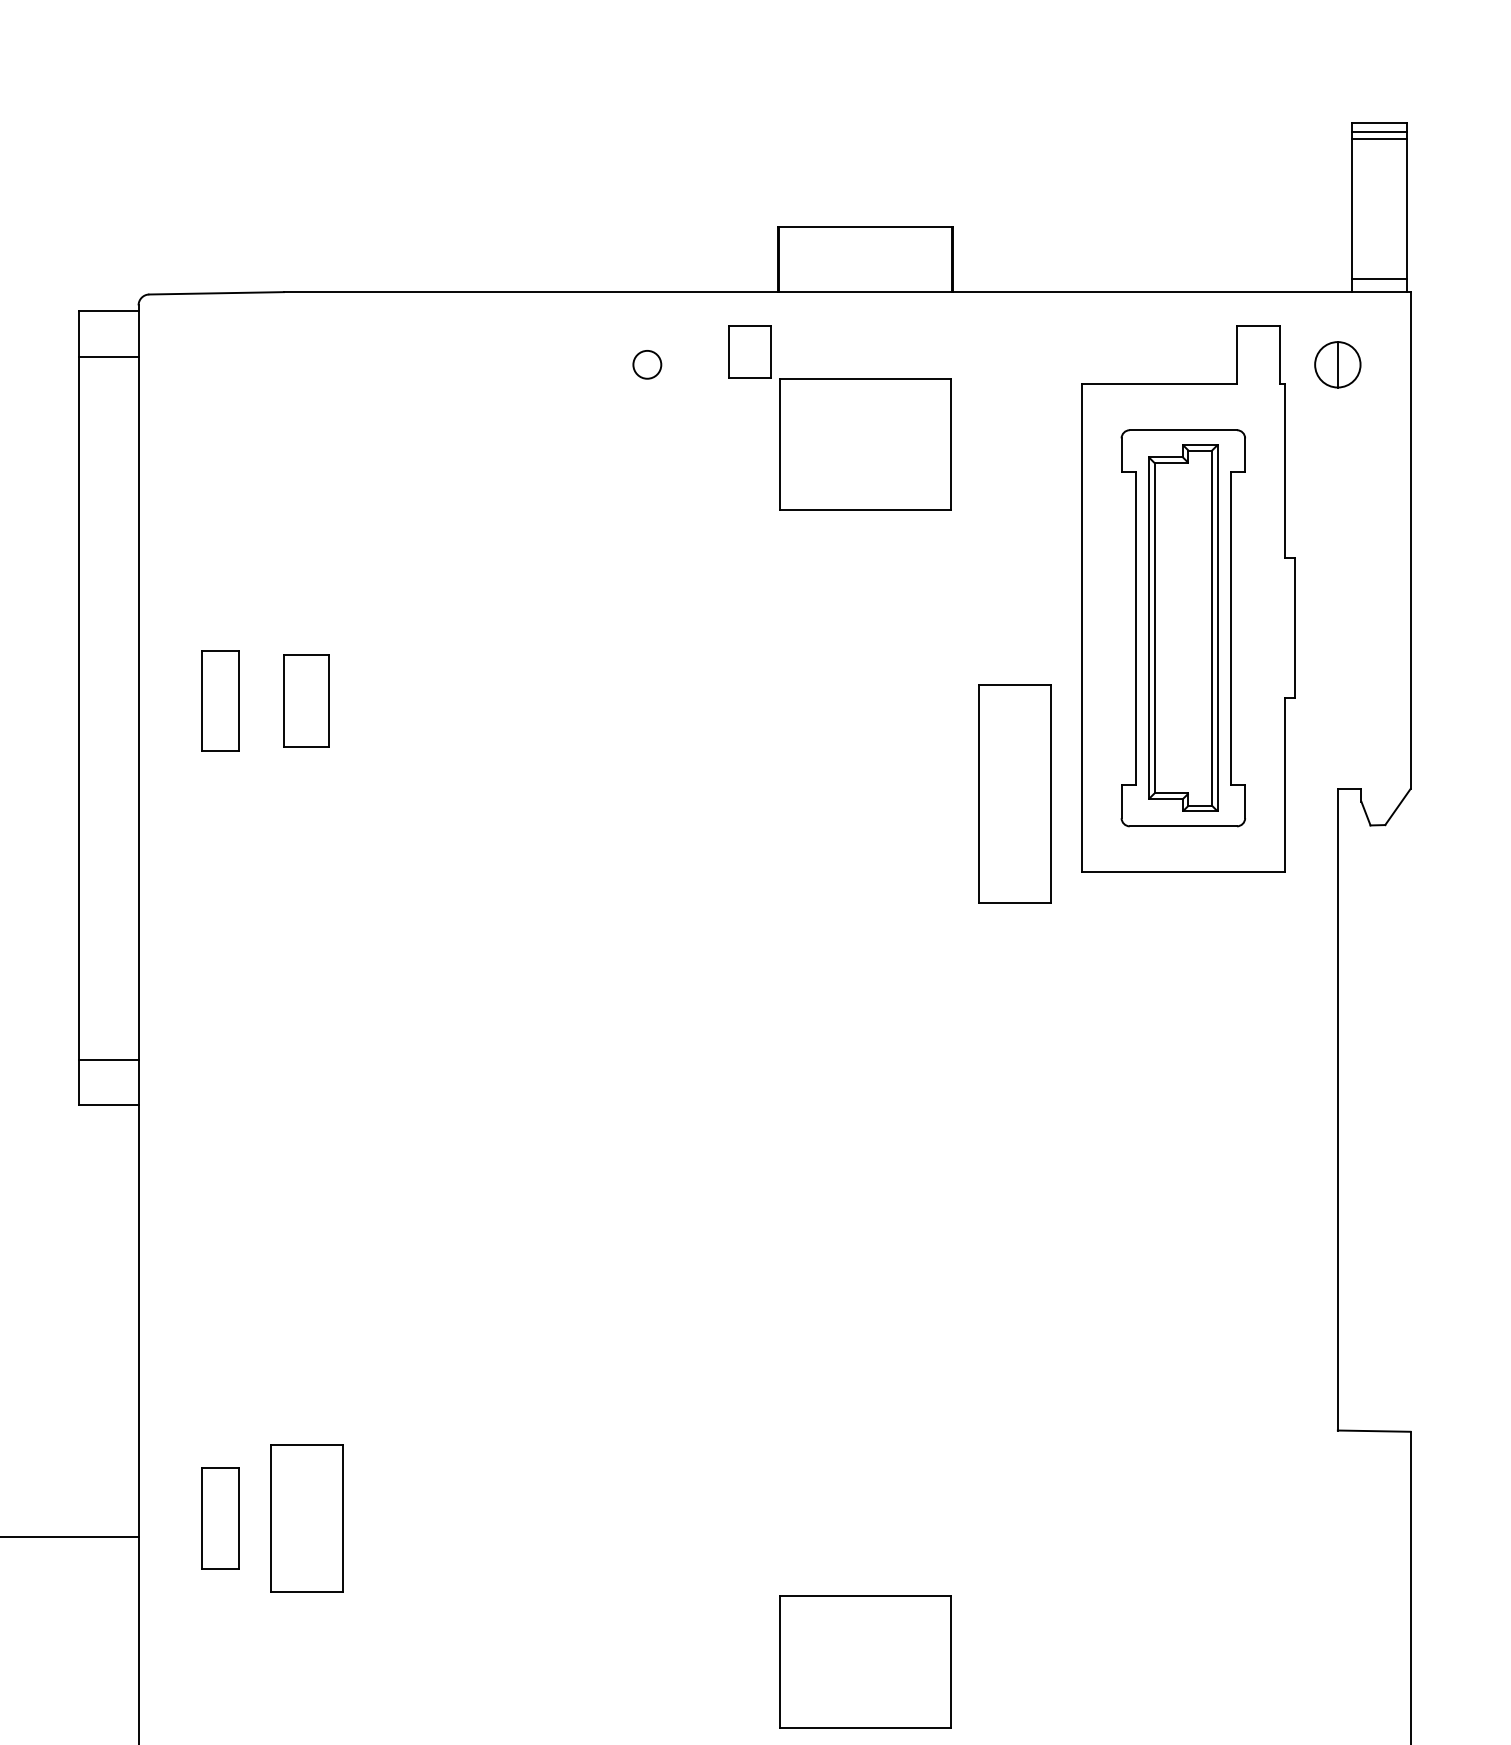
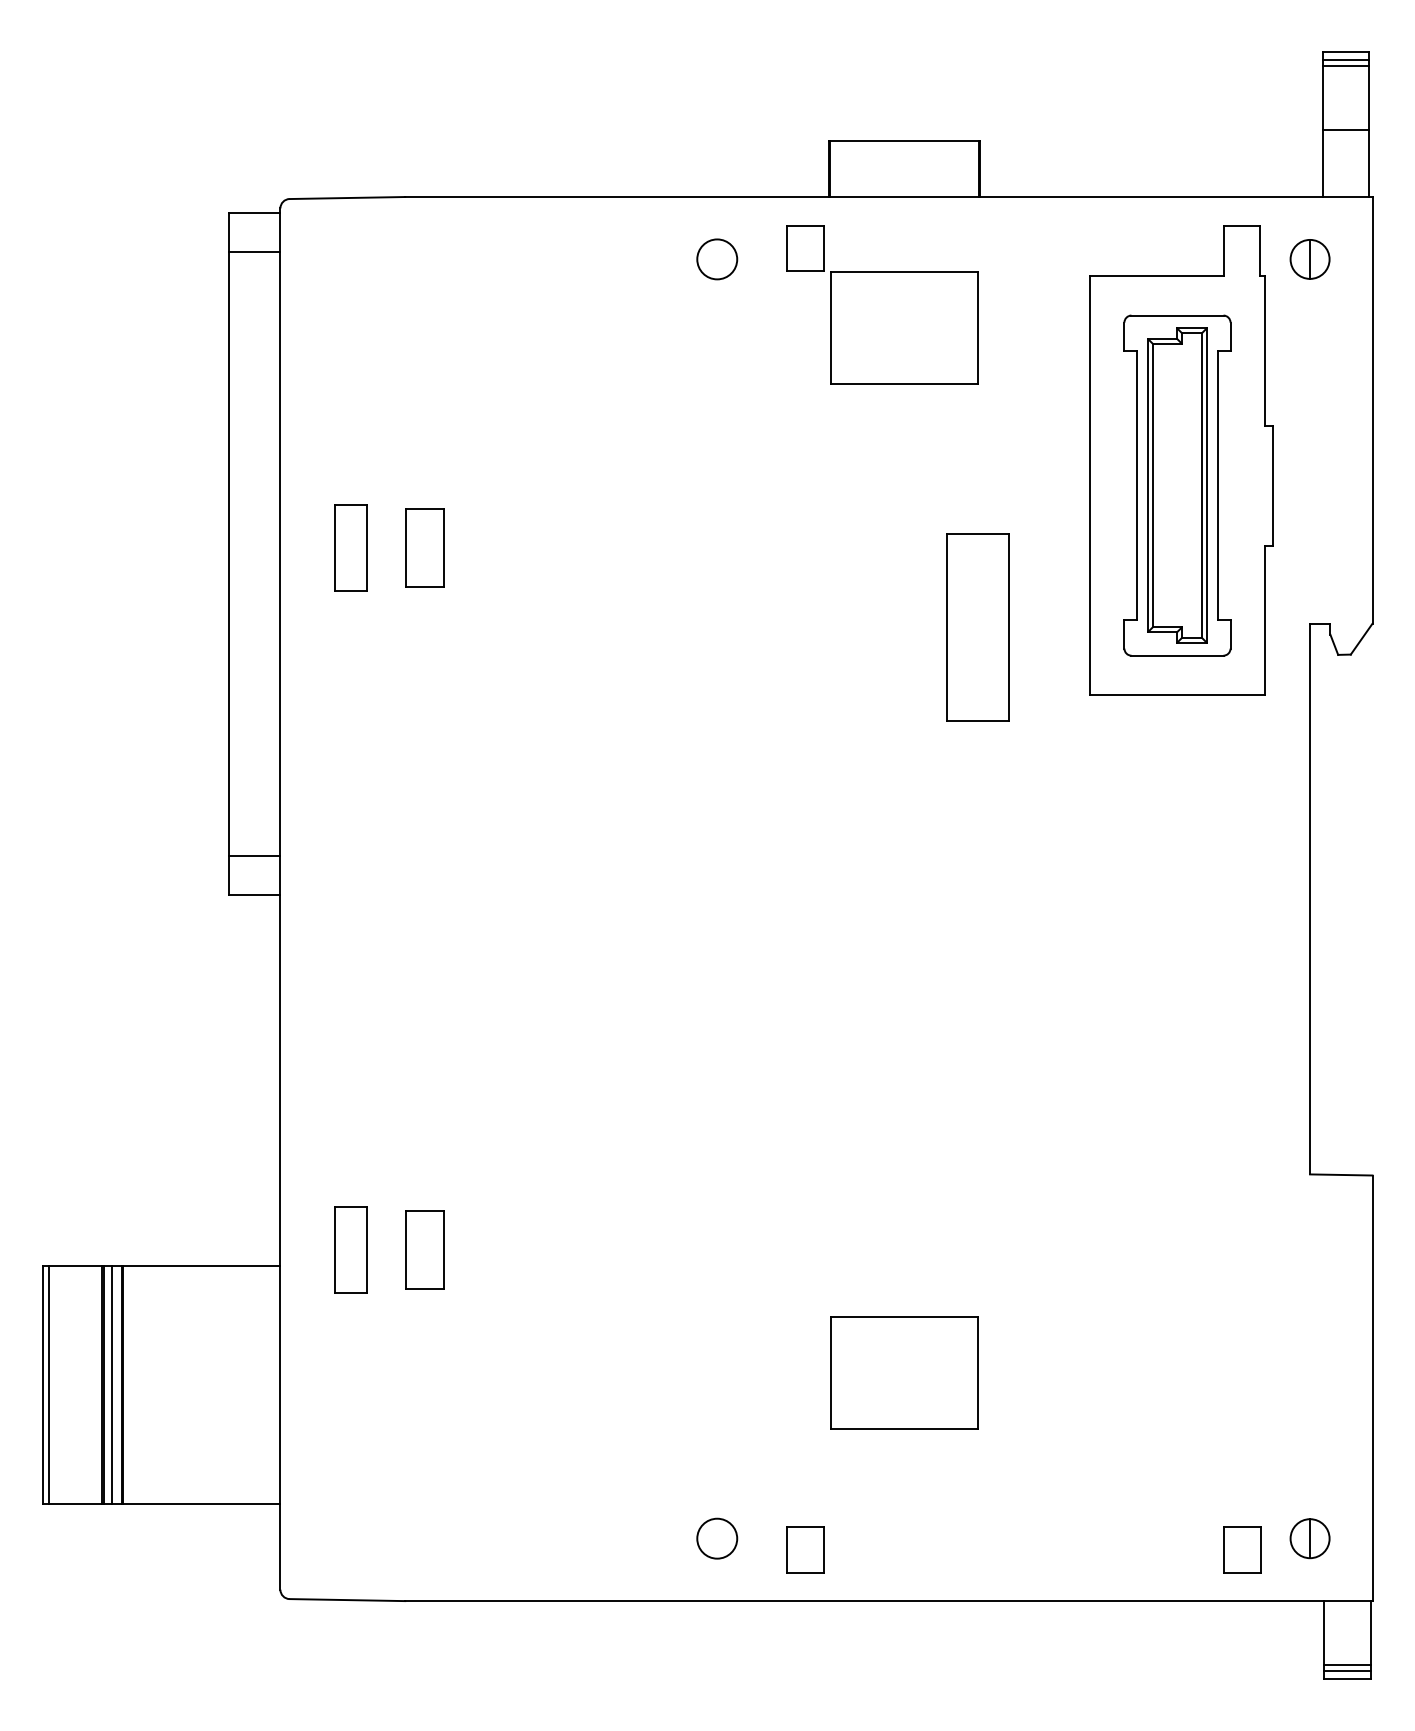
line: (1379, 278) -> (1345, 129), moved
circle: (647, 364) -> (717, 259), size x1.67
part: (1014, 793) -> (977, 627), moved
part: (306, 1517) -> (424, 1249), size x0.62

